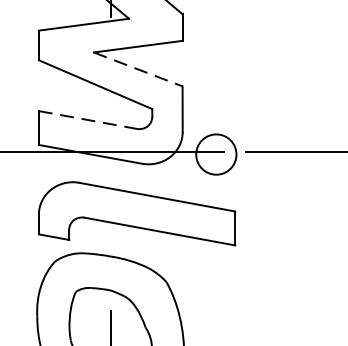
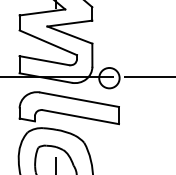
line: (139, 70) -> (70, 35), dashed -> solid
line: (88, 119) -> (44, 60), dashed -> solid

